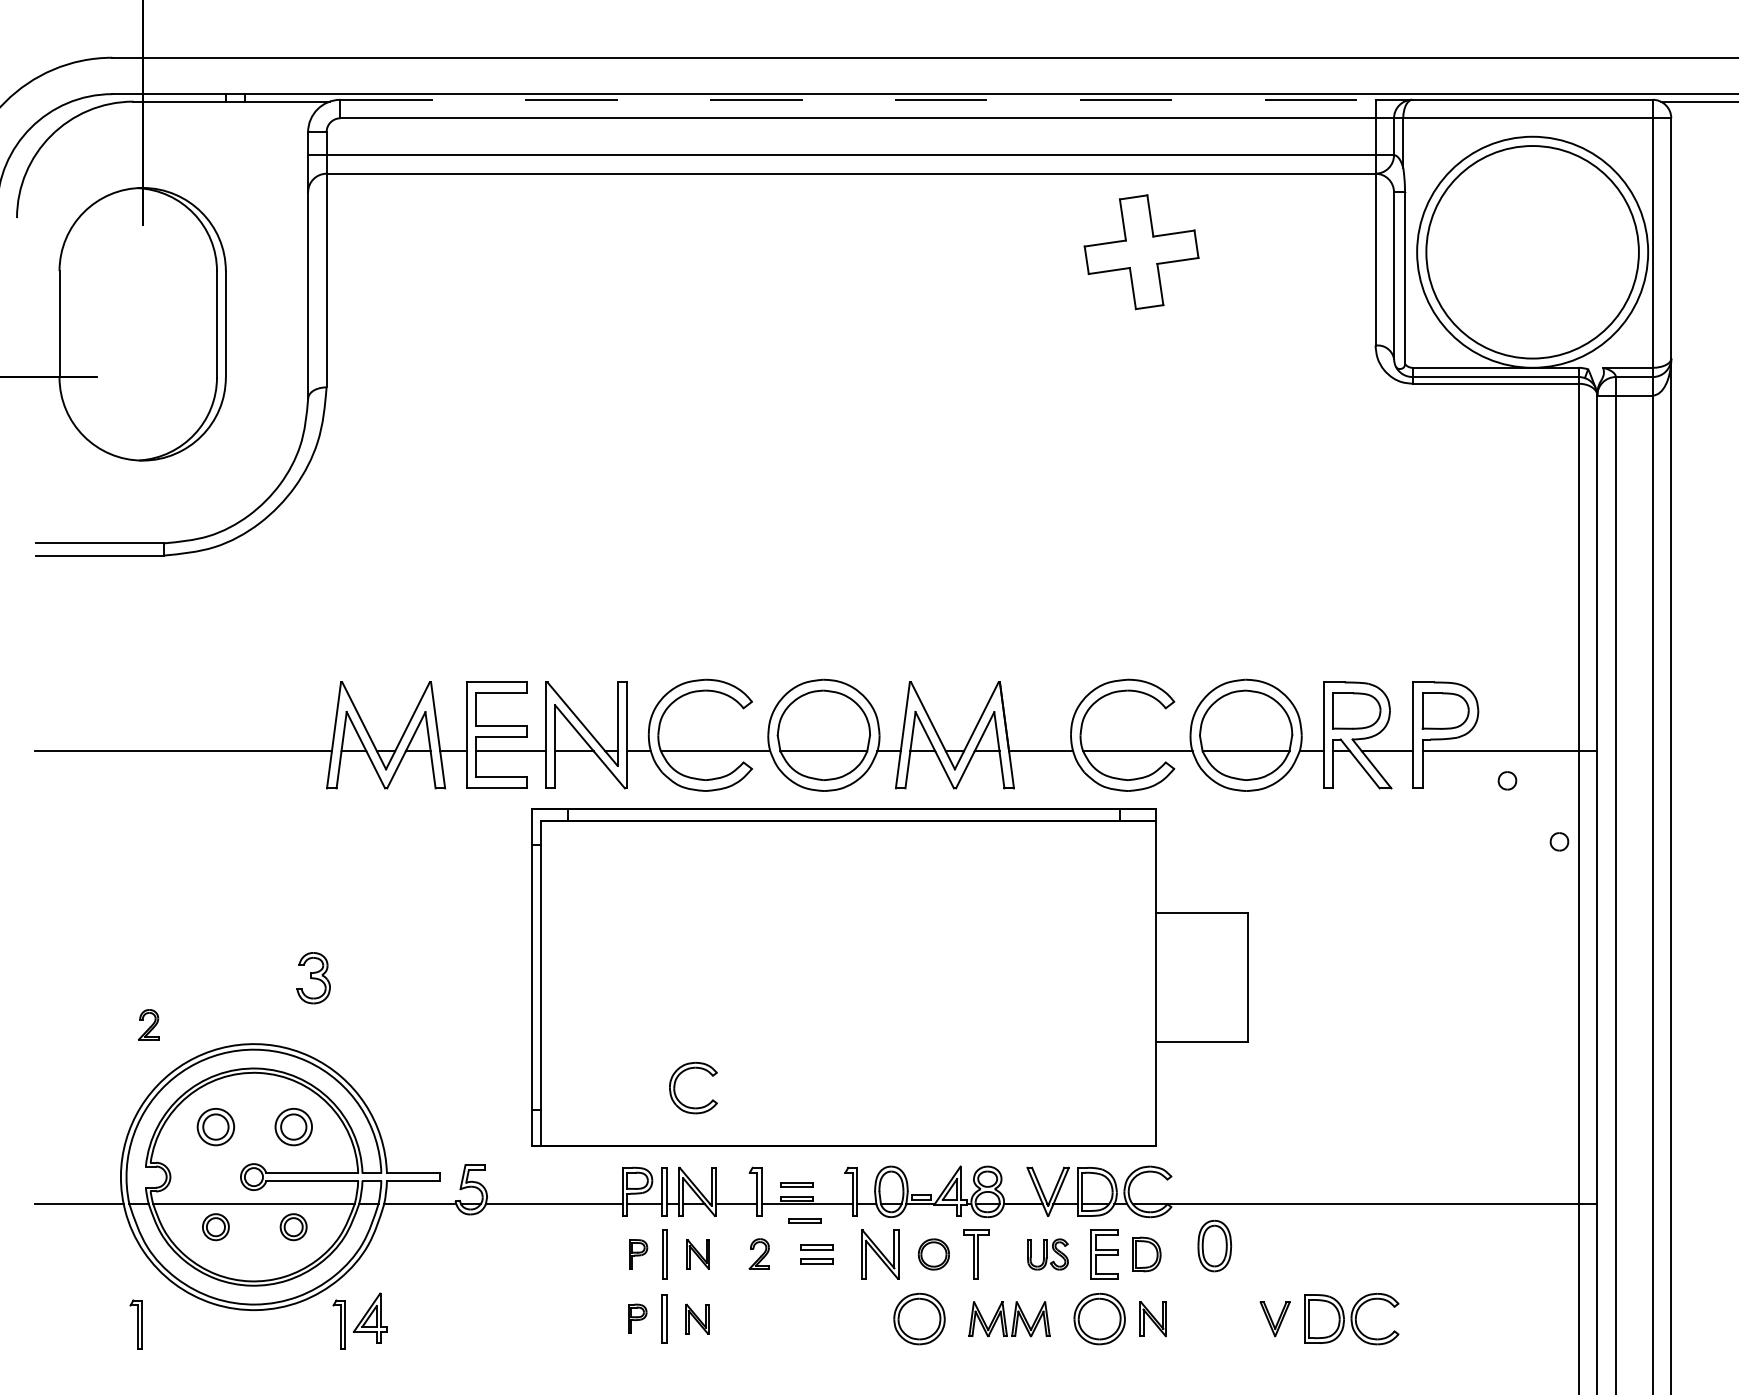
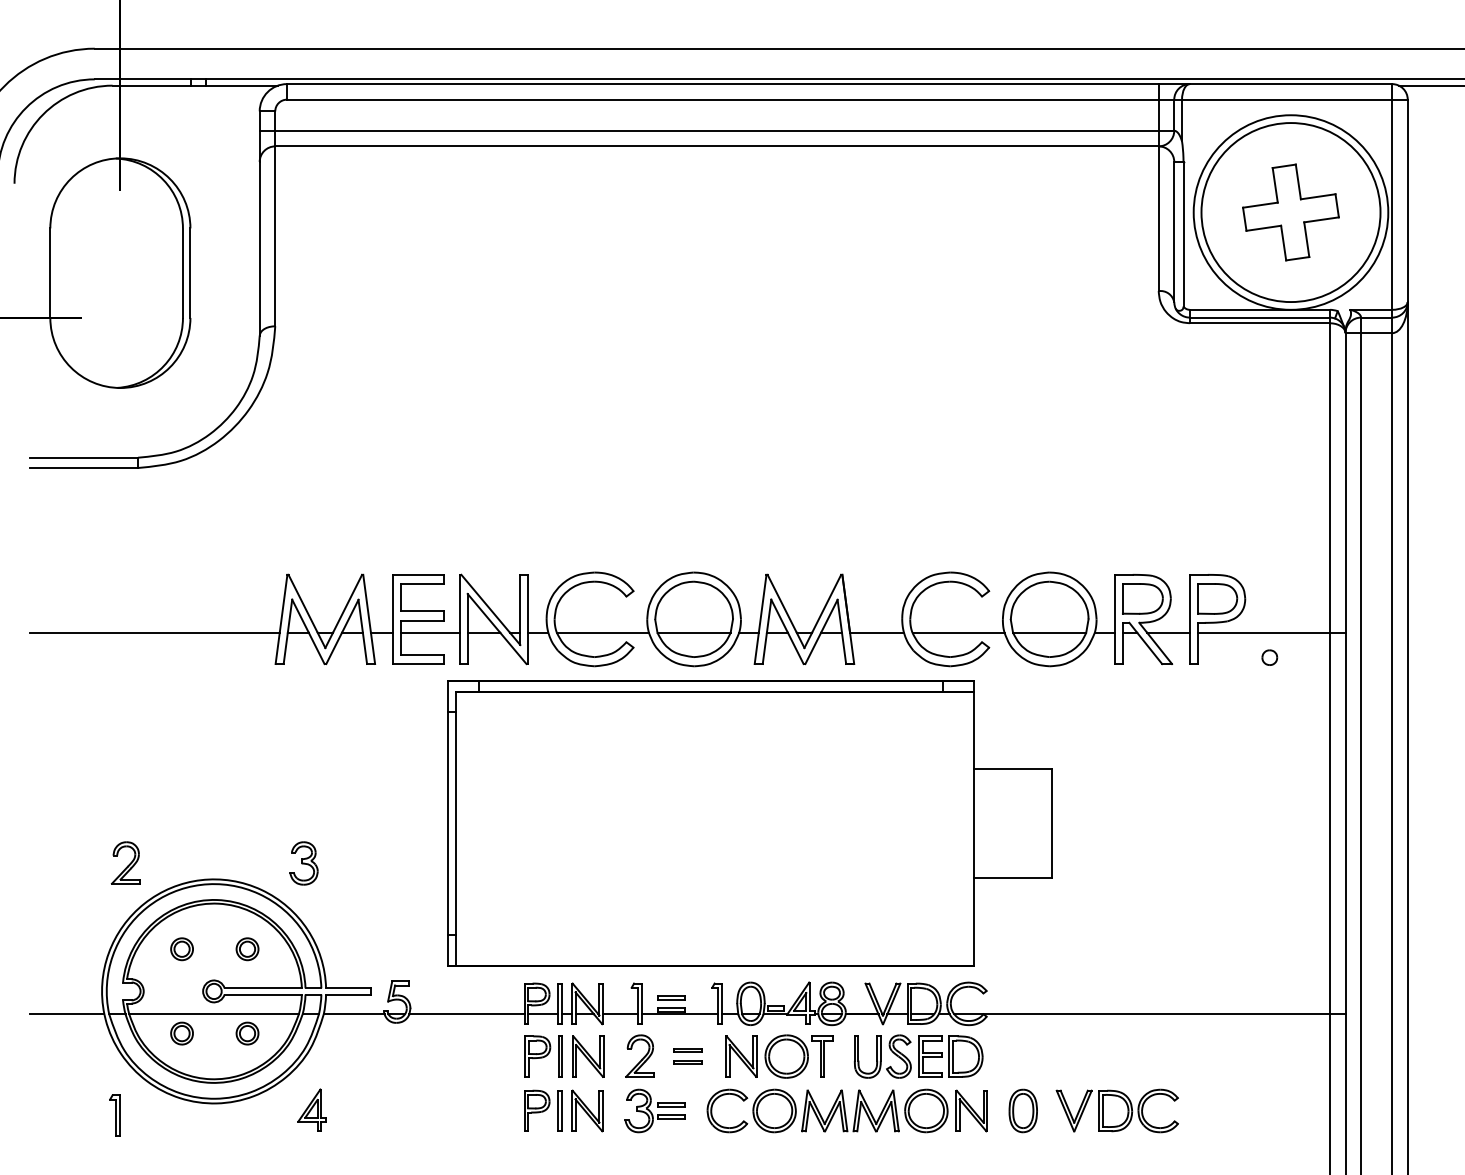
line: (858, 99) -> (723, 83), dashed -> solid
part: (1141, 252) -> (1290, 212), moved
part: (1559, 841) -> (1313, 708), removed
part: (313, 978) -> (303, 863), moved
part: (148, 1024) -> (125, 862), size x1.67
part: (682, 1073) -> (718, 1098), moved
part: (215, 1126) -> (181, 948), size x0.71
part: (293, 1126) -> (247, 948), size x0.71
part: (804, 1220) -> (677, 1027), removed
part: (1214, 1246) -> (1023, 1111), moved
part: (759, 1253) -> (639, 1055), size x1.67
part: (638, 1254) -> (537, 1056), size x1.67
part: (698, 1254) -> (588, 1056), size x1.67
part: (933, 1254) -> (786, 1056), size x1.67
part: (1047, 1254) -> (882, 1056), size x1.67
part: (1146, 1254) -> (965, 1056), size x1.43
part: (637, 1318) -> (537, 1110), size x1.67
part: (777, 1318) -> (655, 1110), added
part: (697, 1319) -> (587, 1111), size x1.67
part: (1009, 1319) -> (850, 1111), size x1.43
part: (1153, 1319) -> (971, 1111), size x1.43
part: (1274, 1319) -> (1073, 1111), size x1.43
part: (338, 1324) -> (285, 1115), removed

